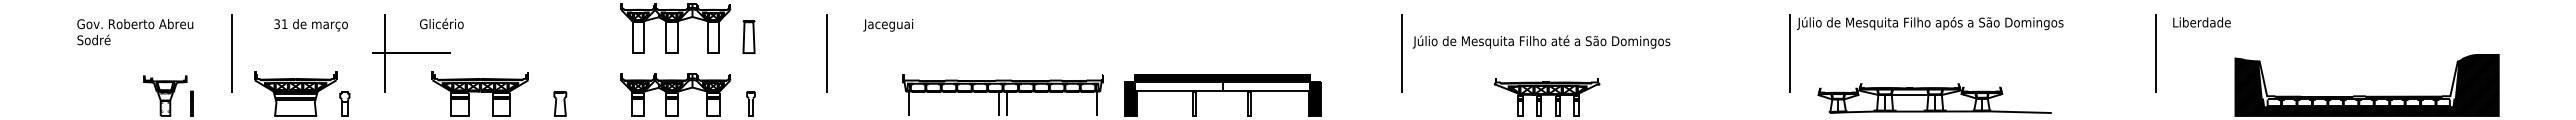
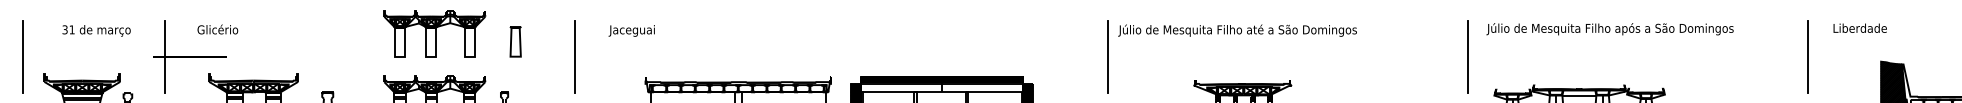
text: (2201, 22) -> (1859, 28), moved
text: (1930, 23) -> (1610, 29), moved
part: (748, 36) -> (515, 41), moved
text: (1541, 41) -> (1237, 30), moved

